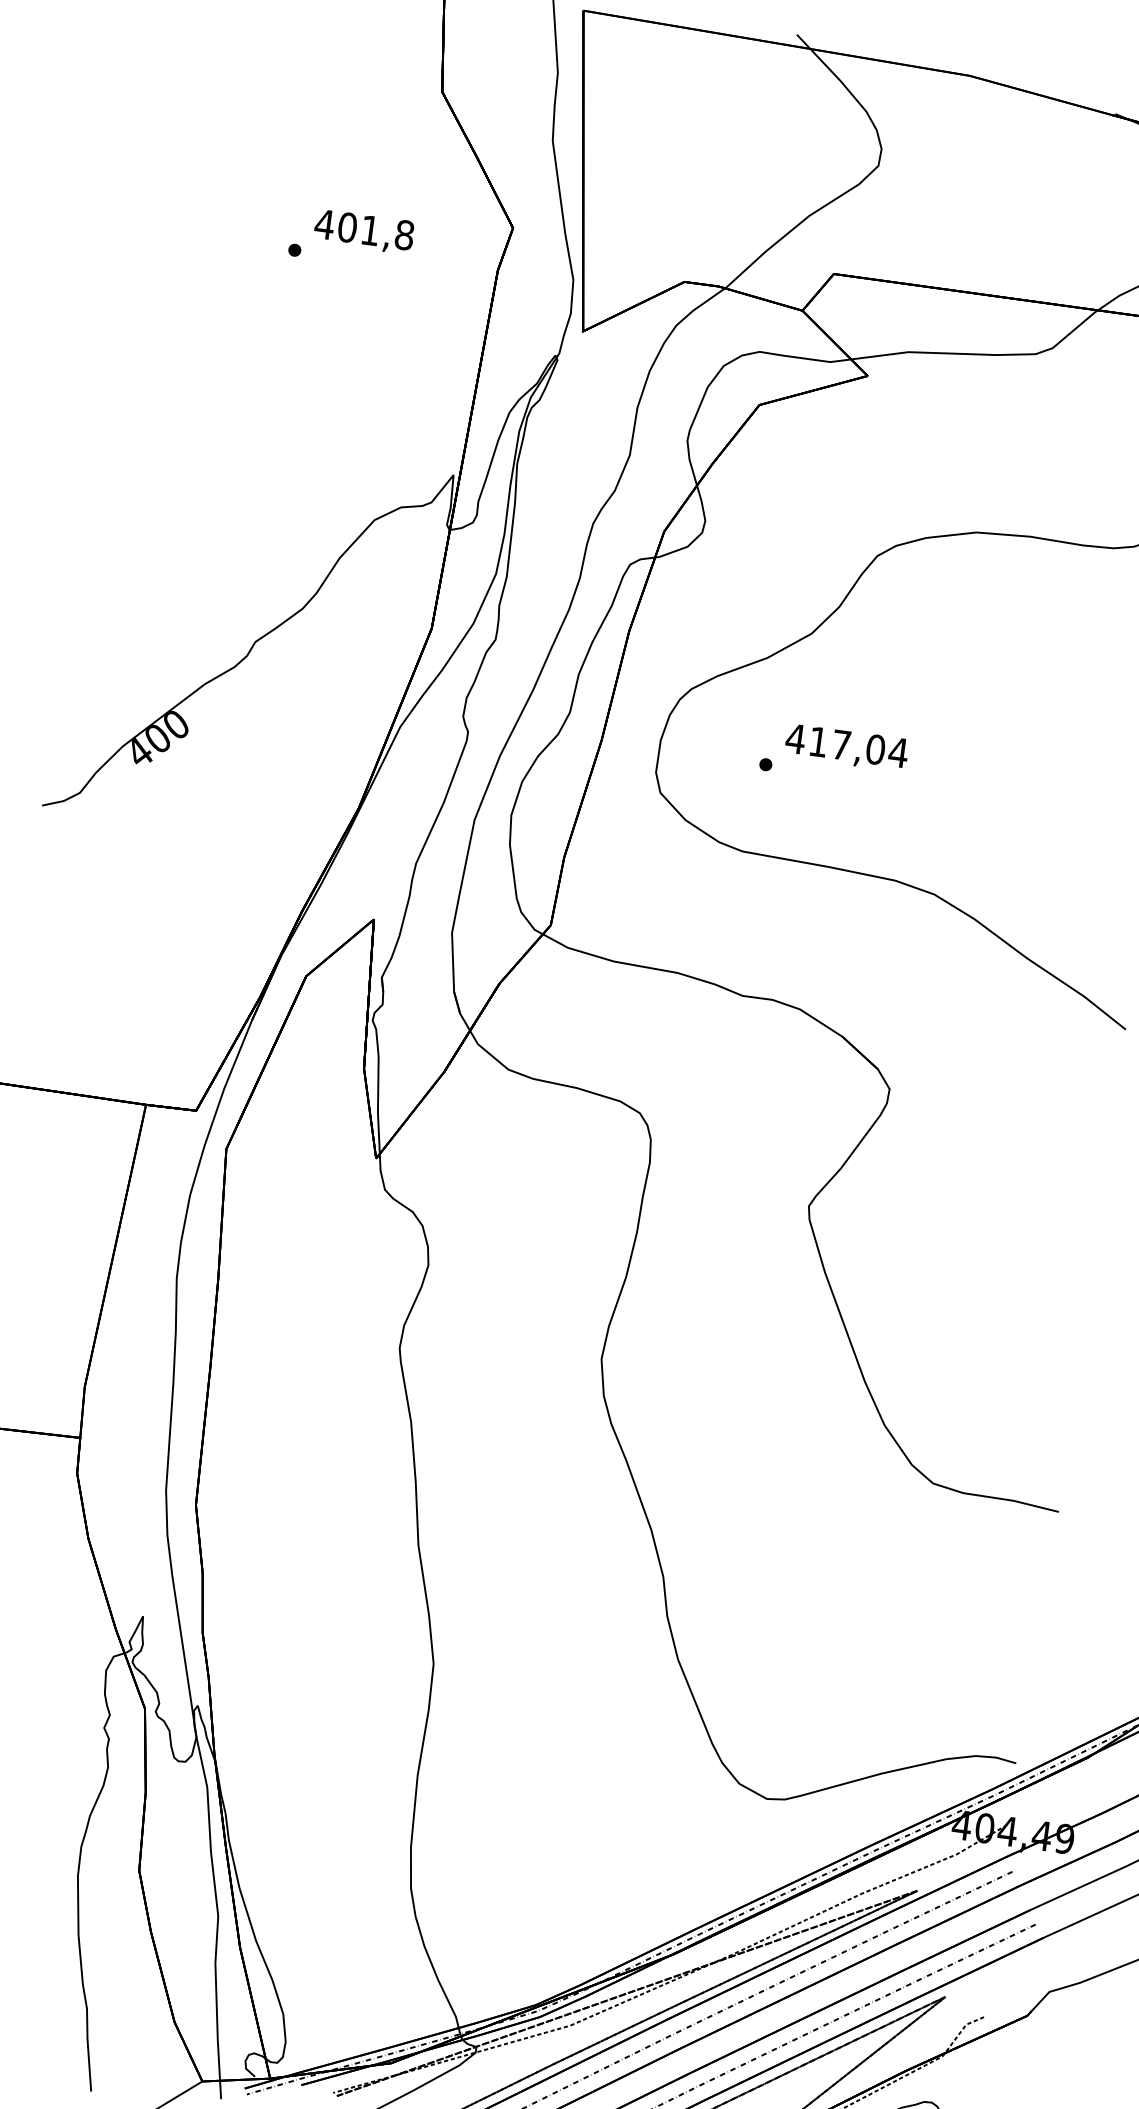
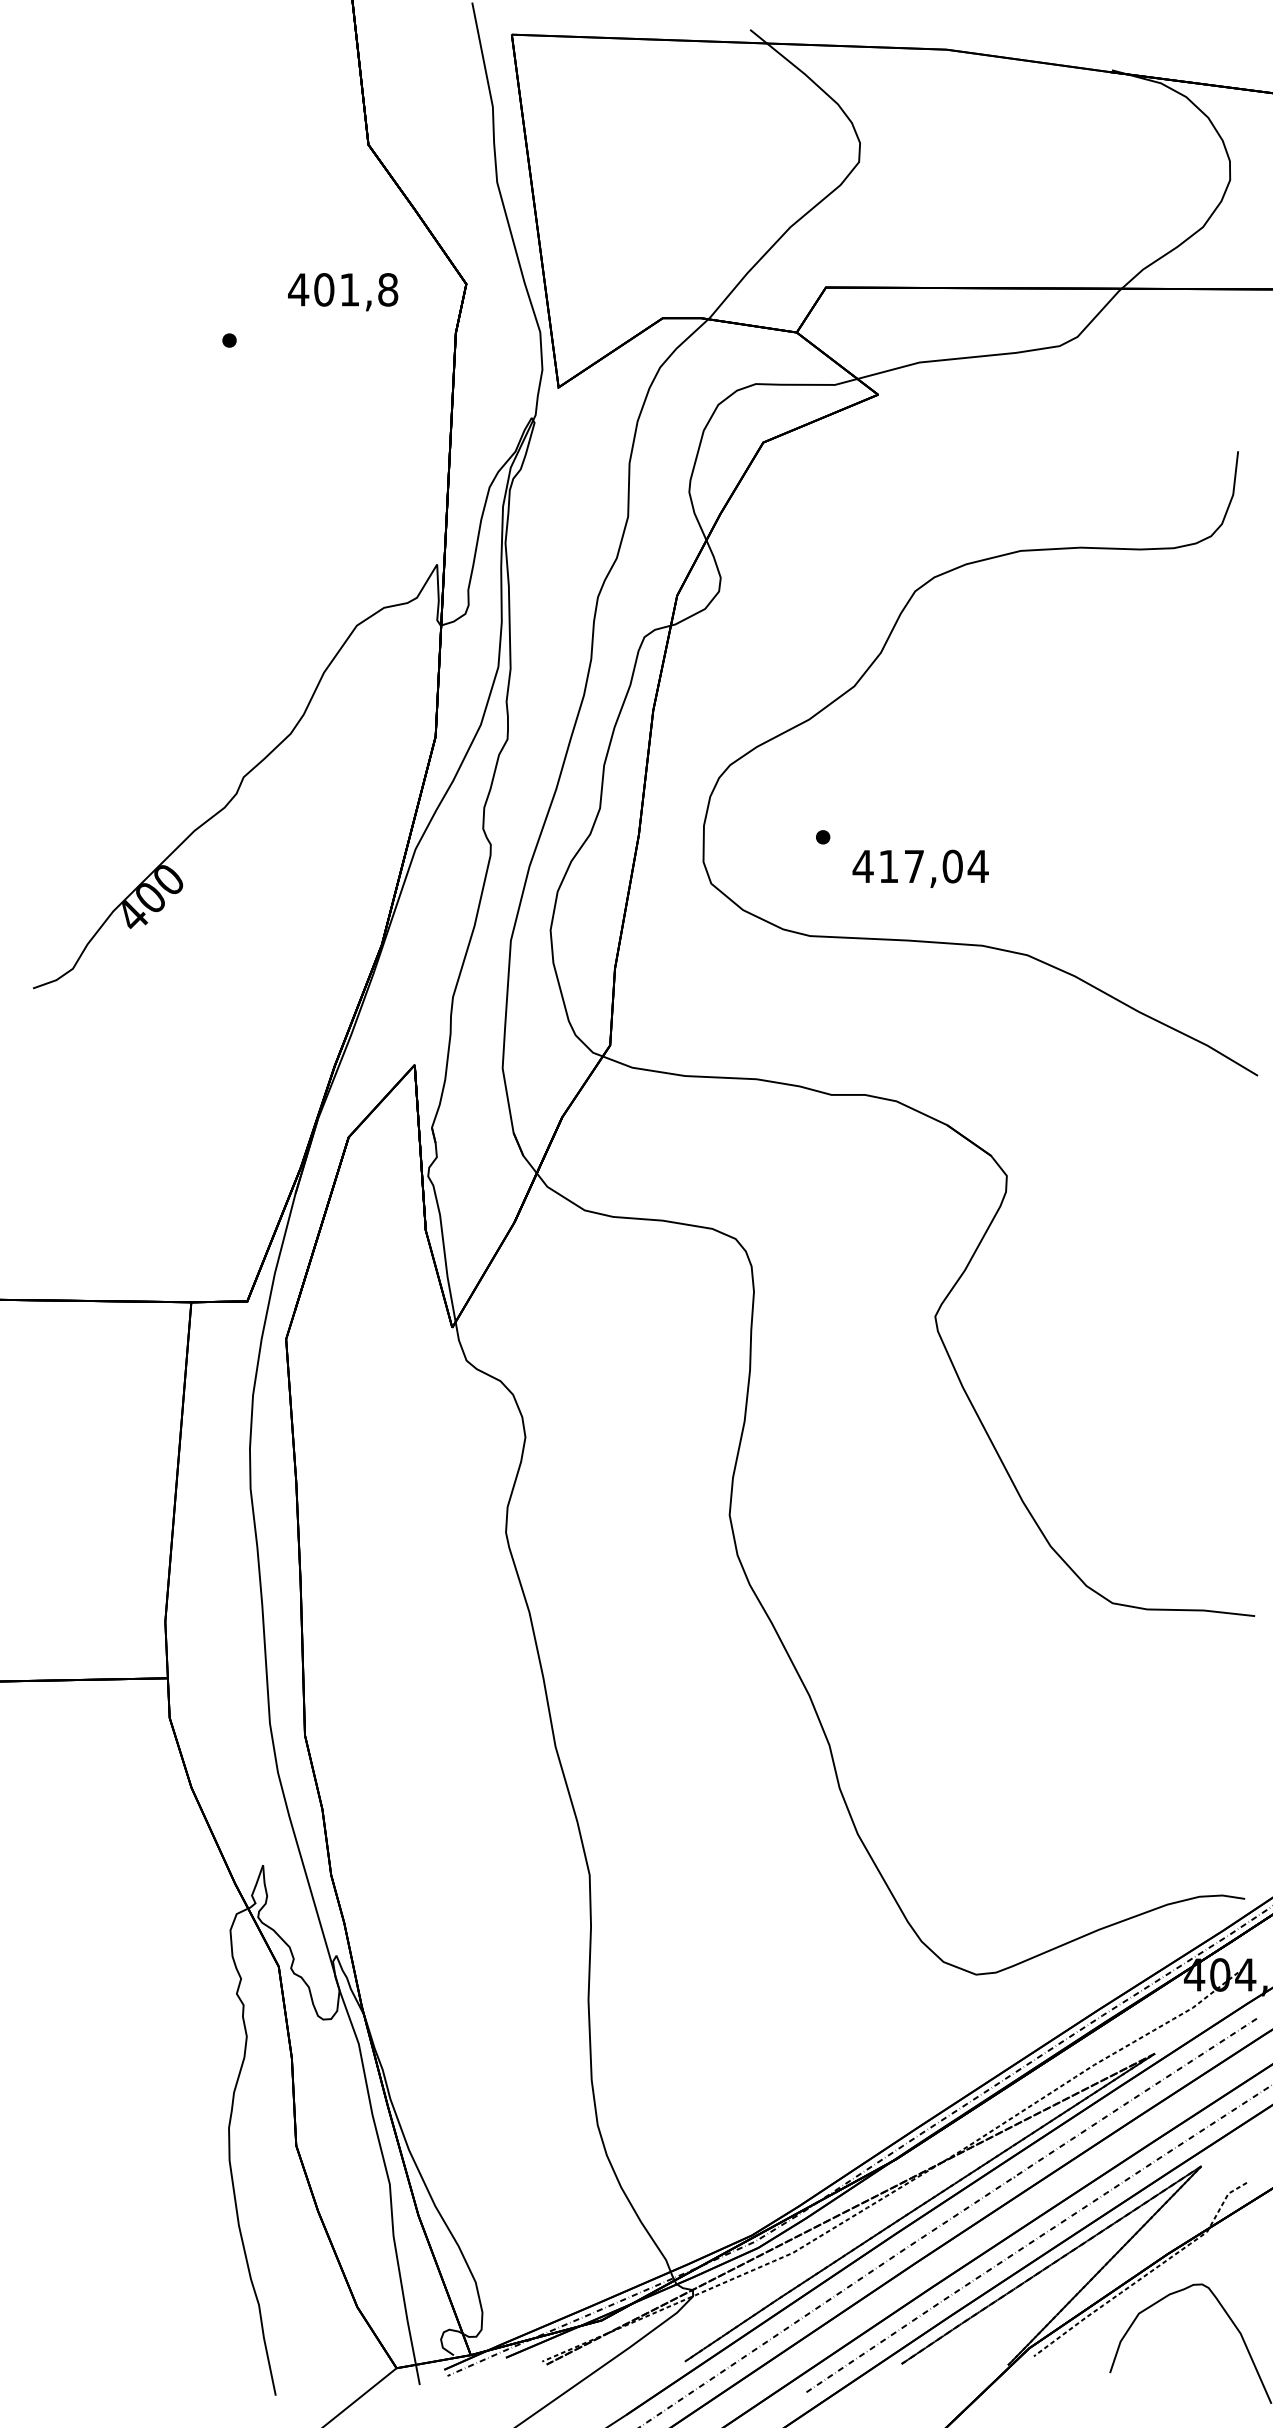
text: (364, 232) -> (343, 292), moved
text: (846, 747) -> (920, 868), moved

